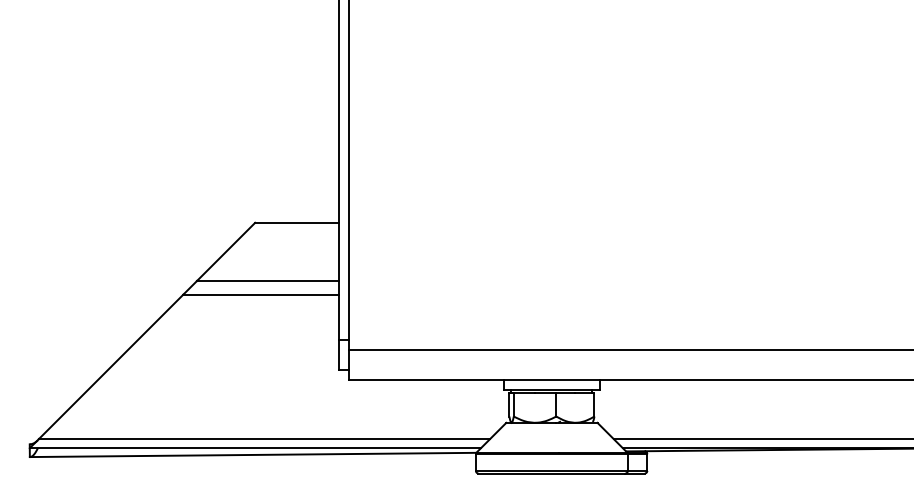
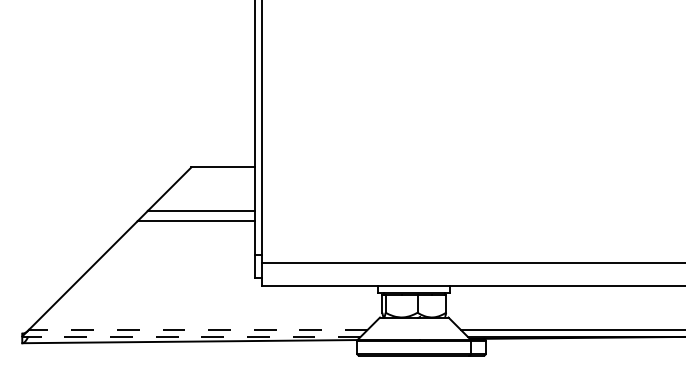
line: (264, 439) -> (198, 330), solid -> dashed
line: (255, 448) -> (191, 336), solid -> dashed

